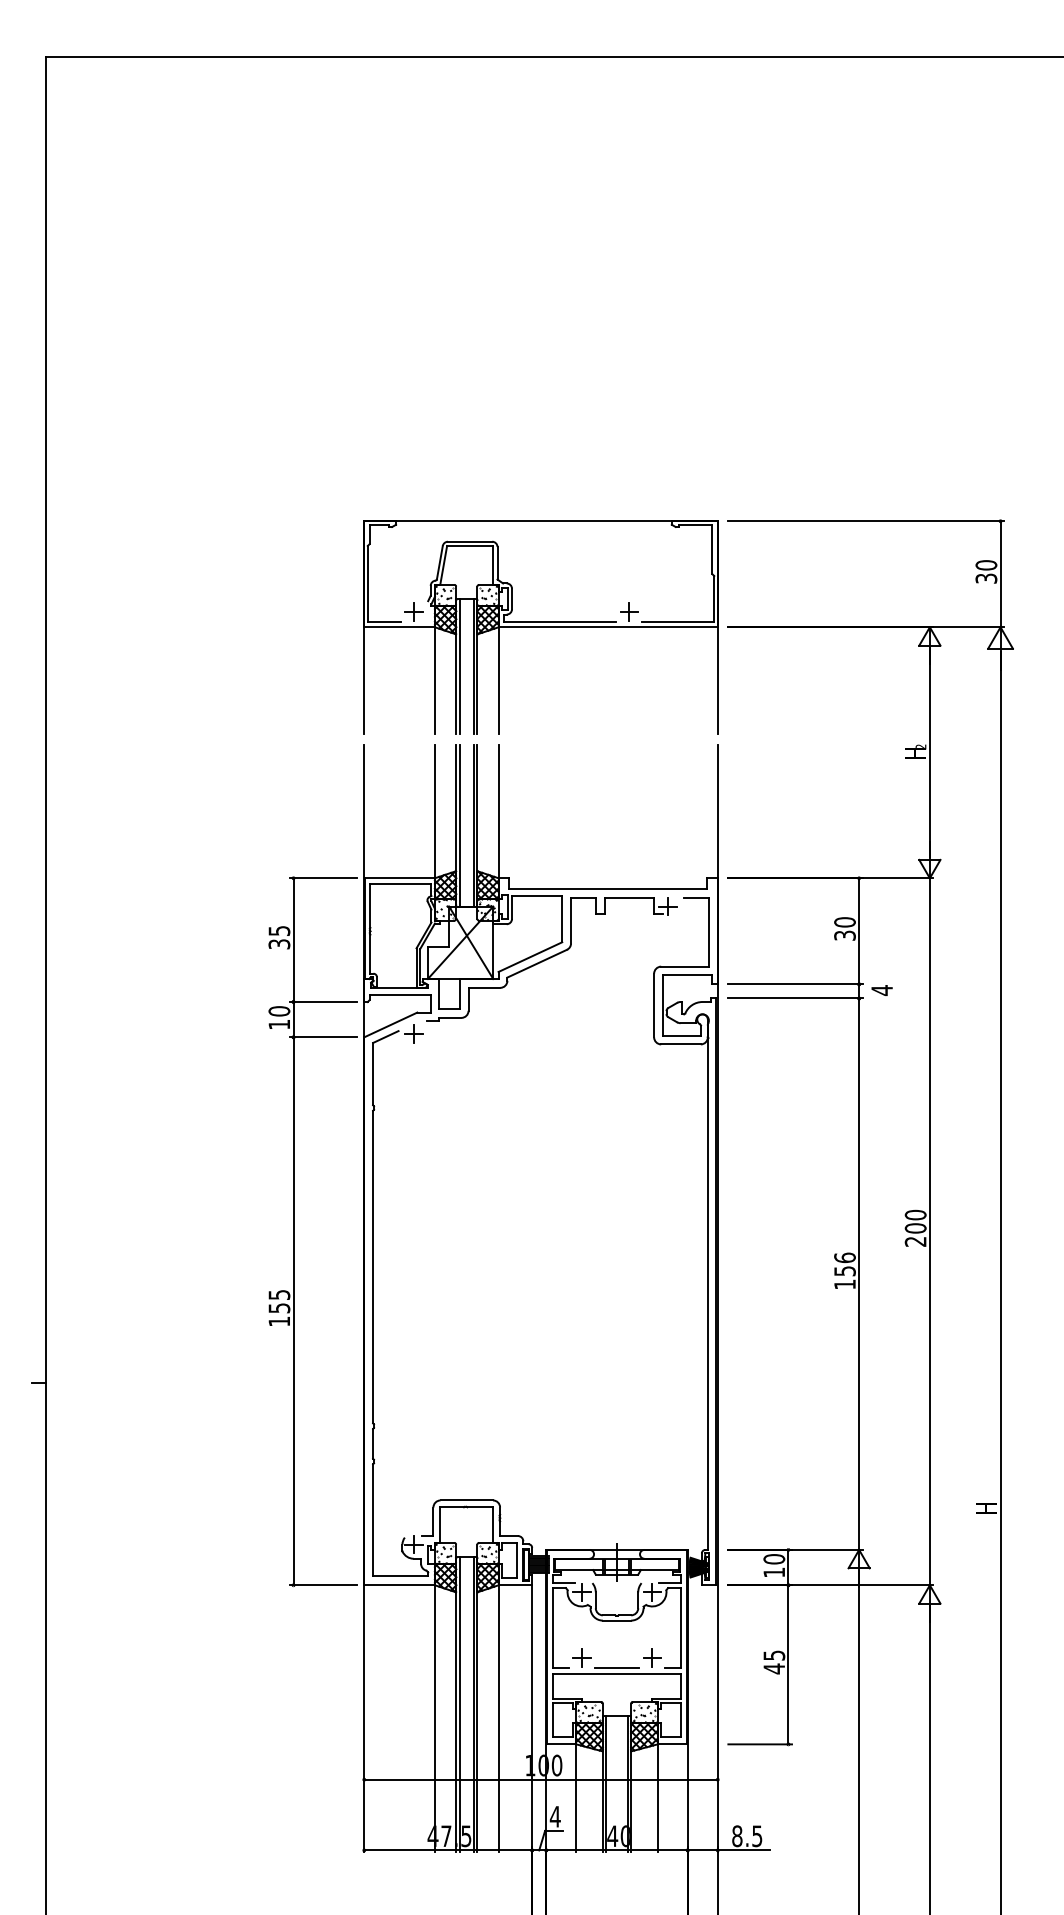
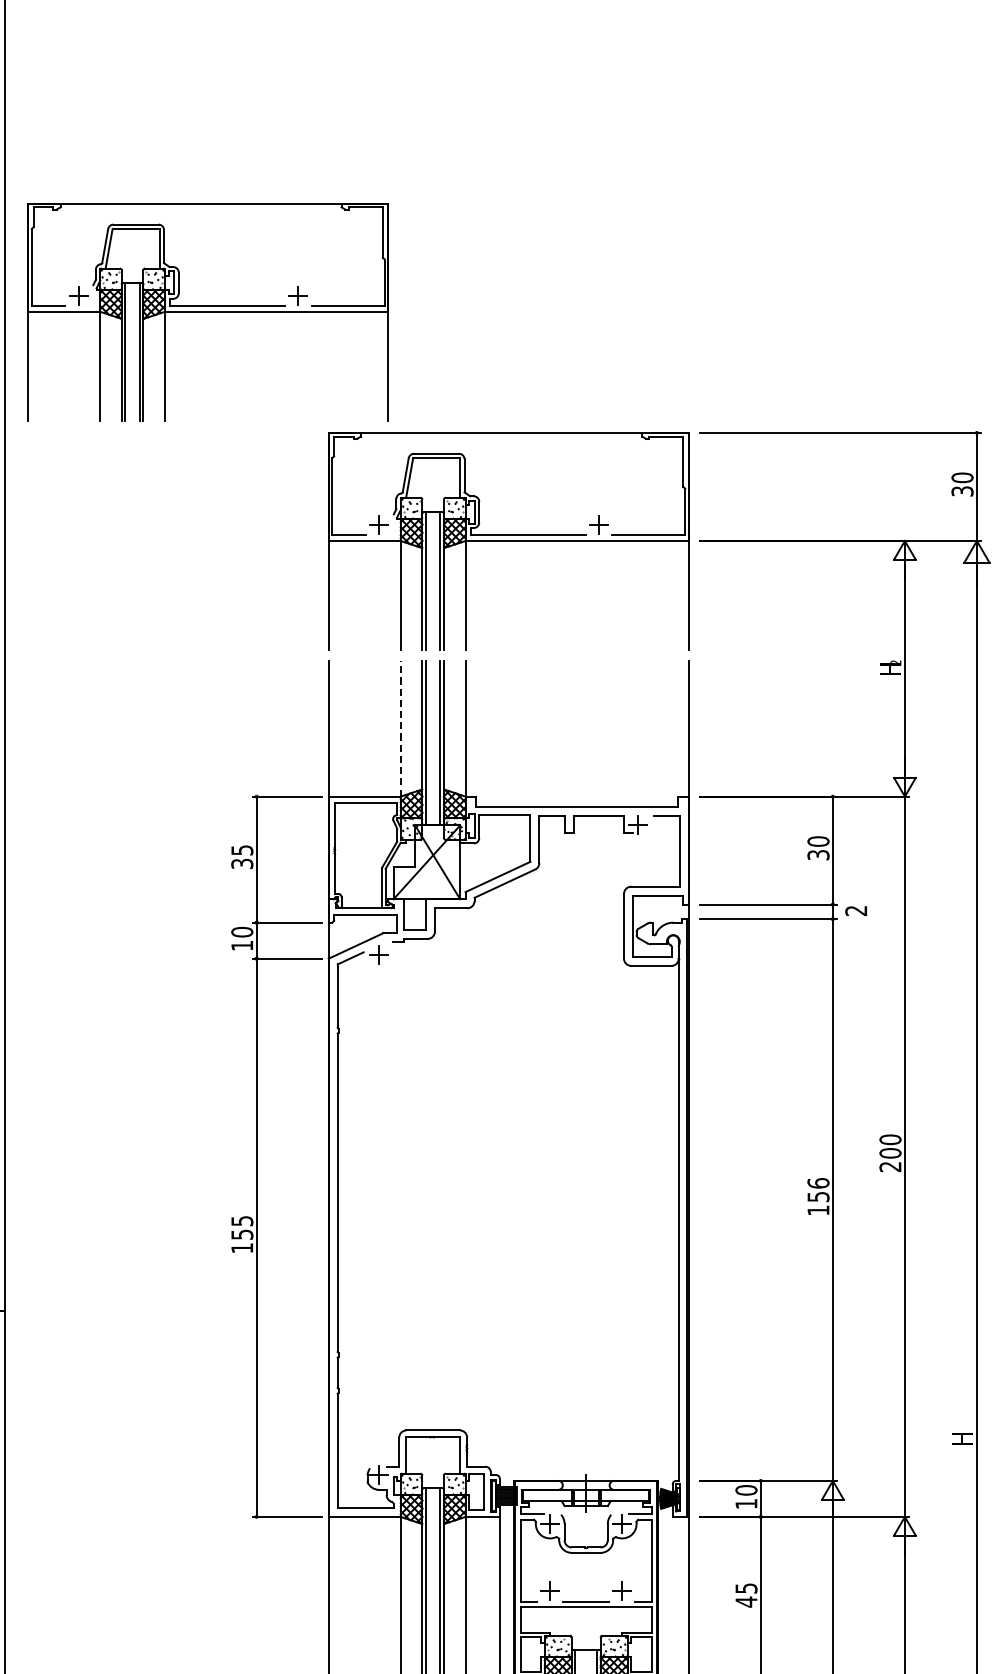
part: (245, 402) -> (207, 311), added
line: (434, 811) -> (400, 728), solid -> dashed
text: (881, 990) -> (855, 910), 4 -> 2

